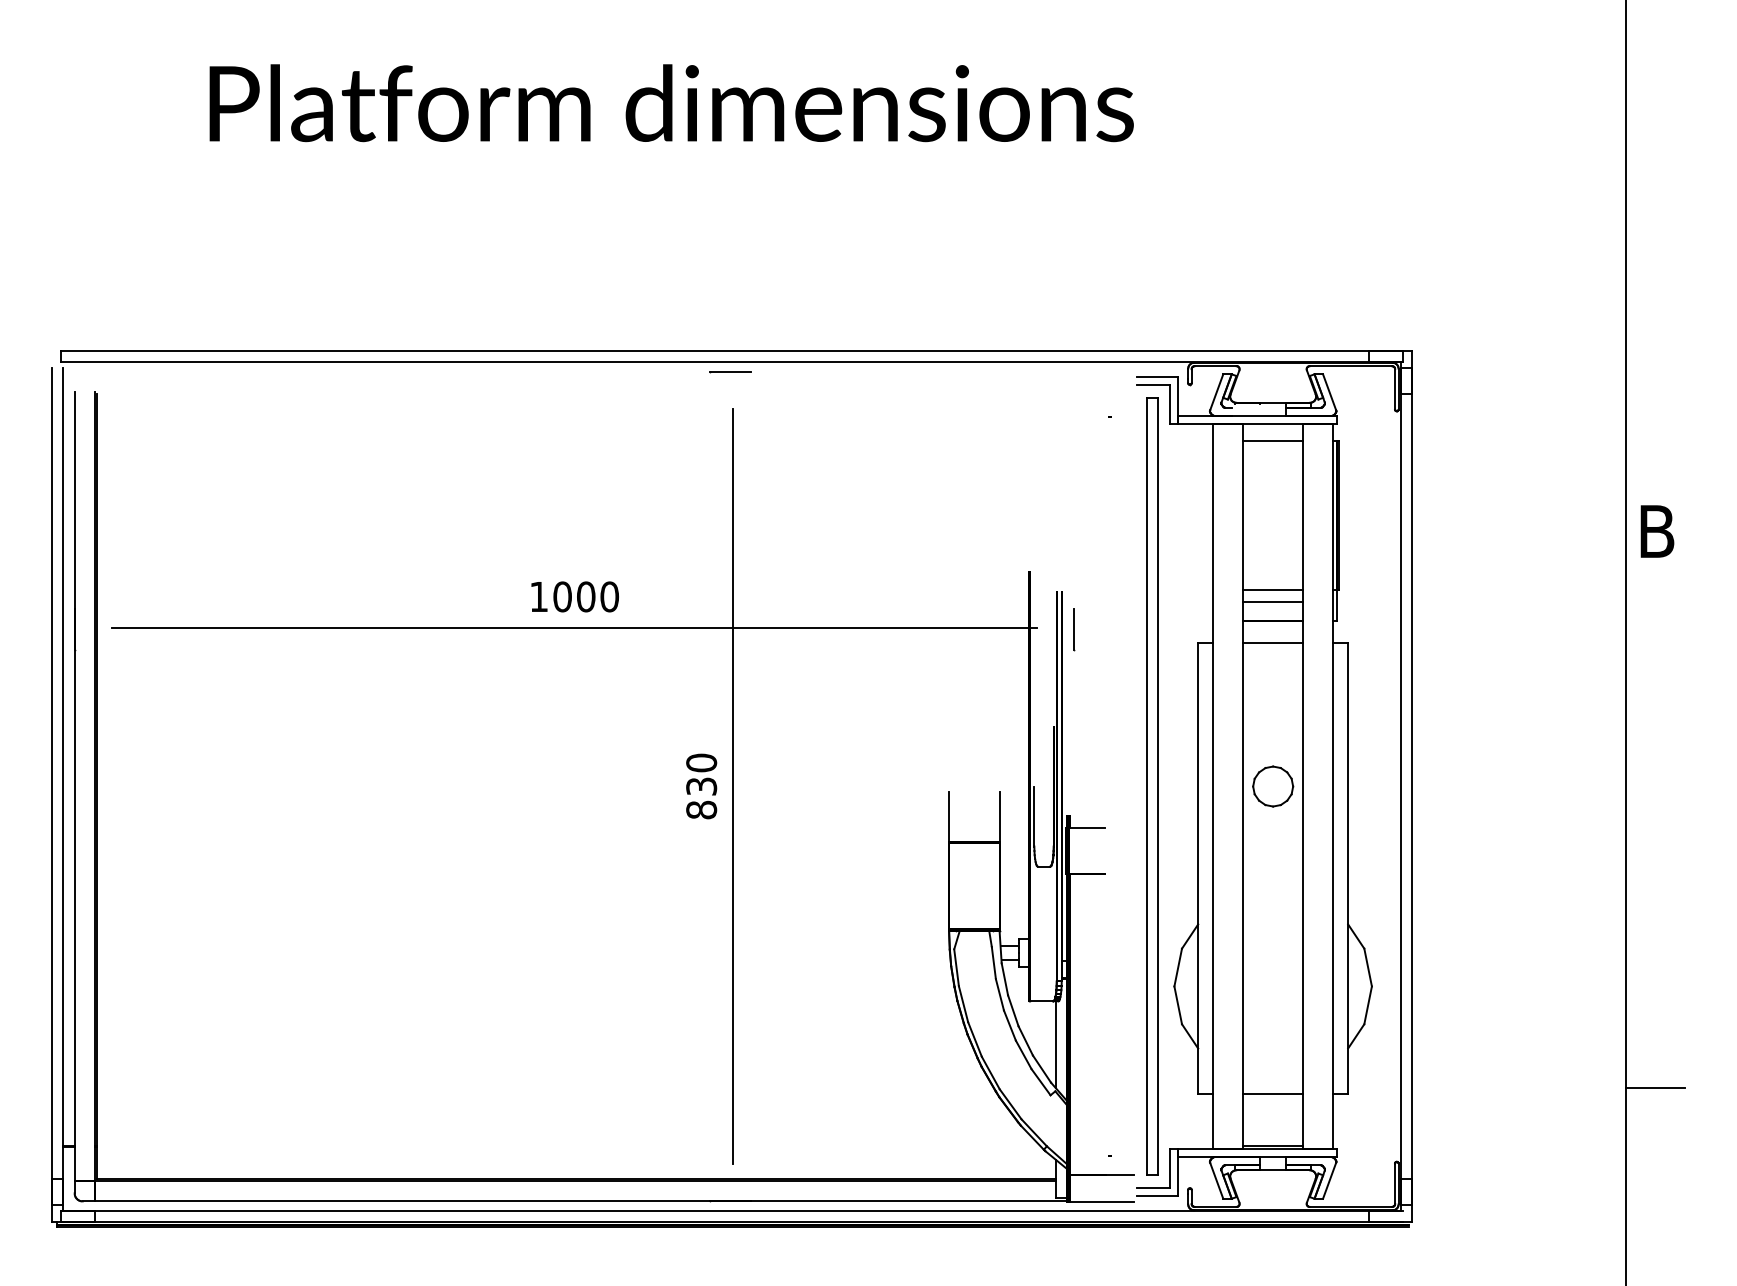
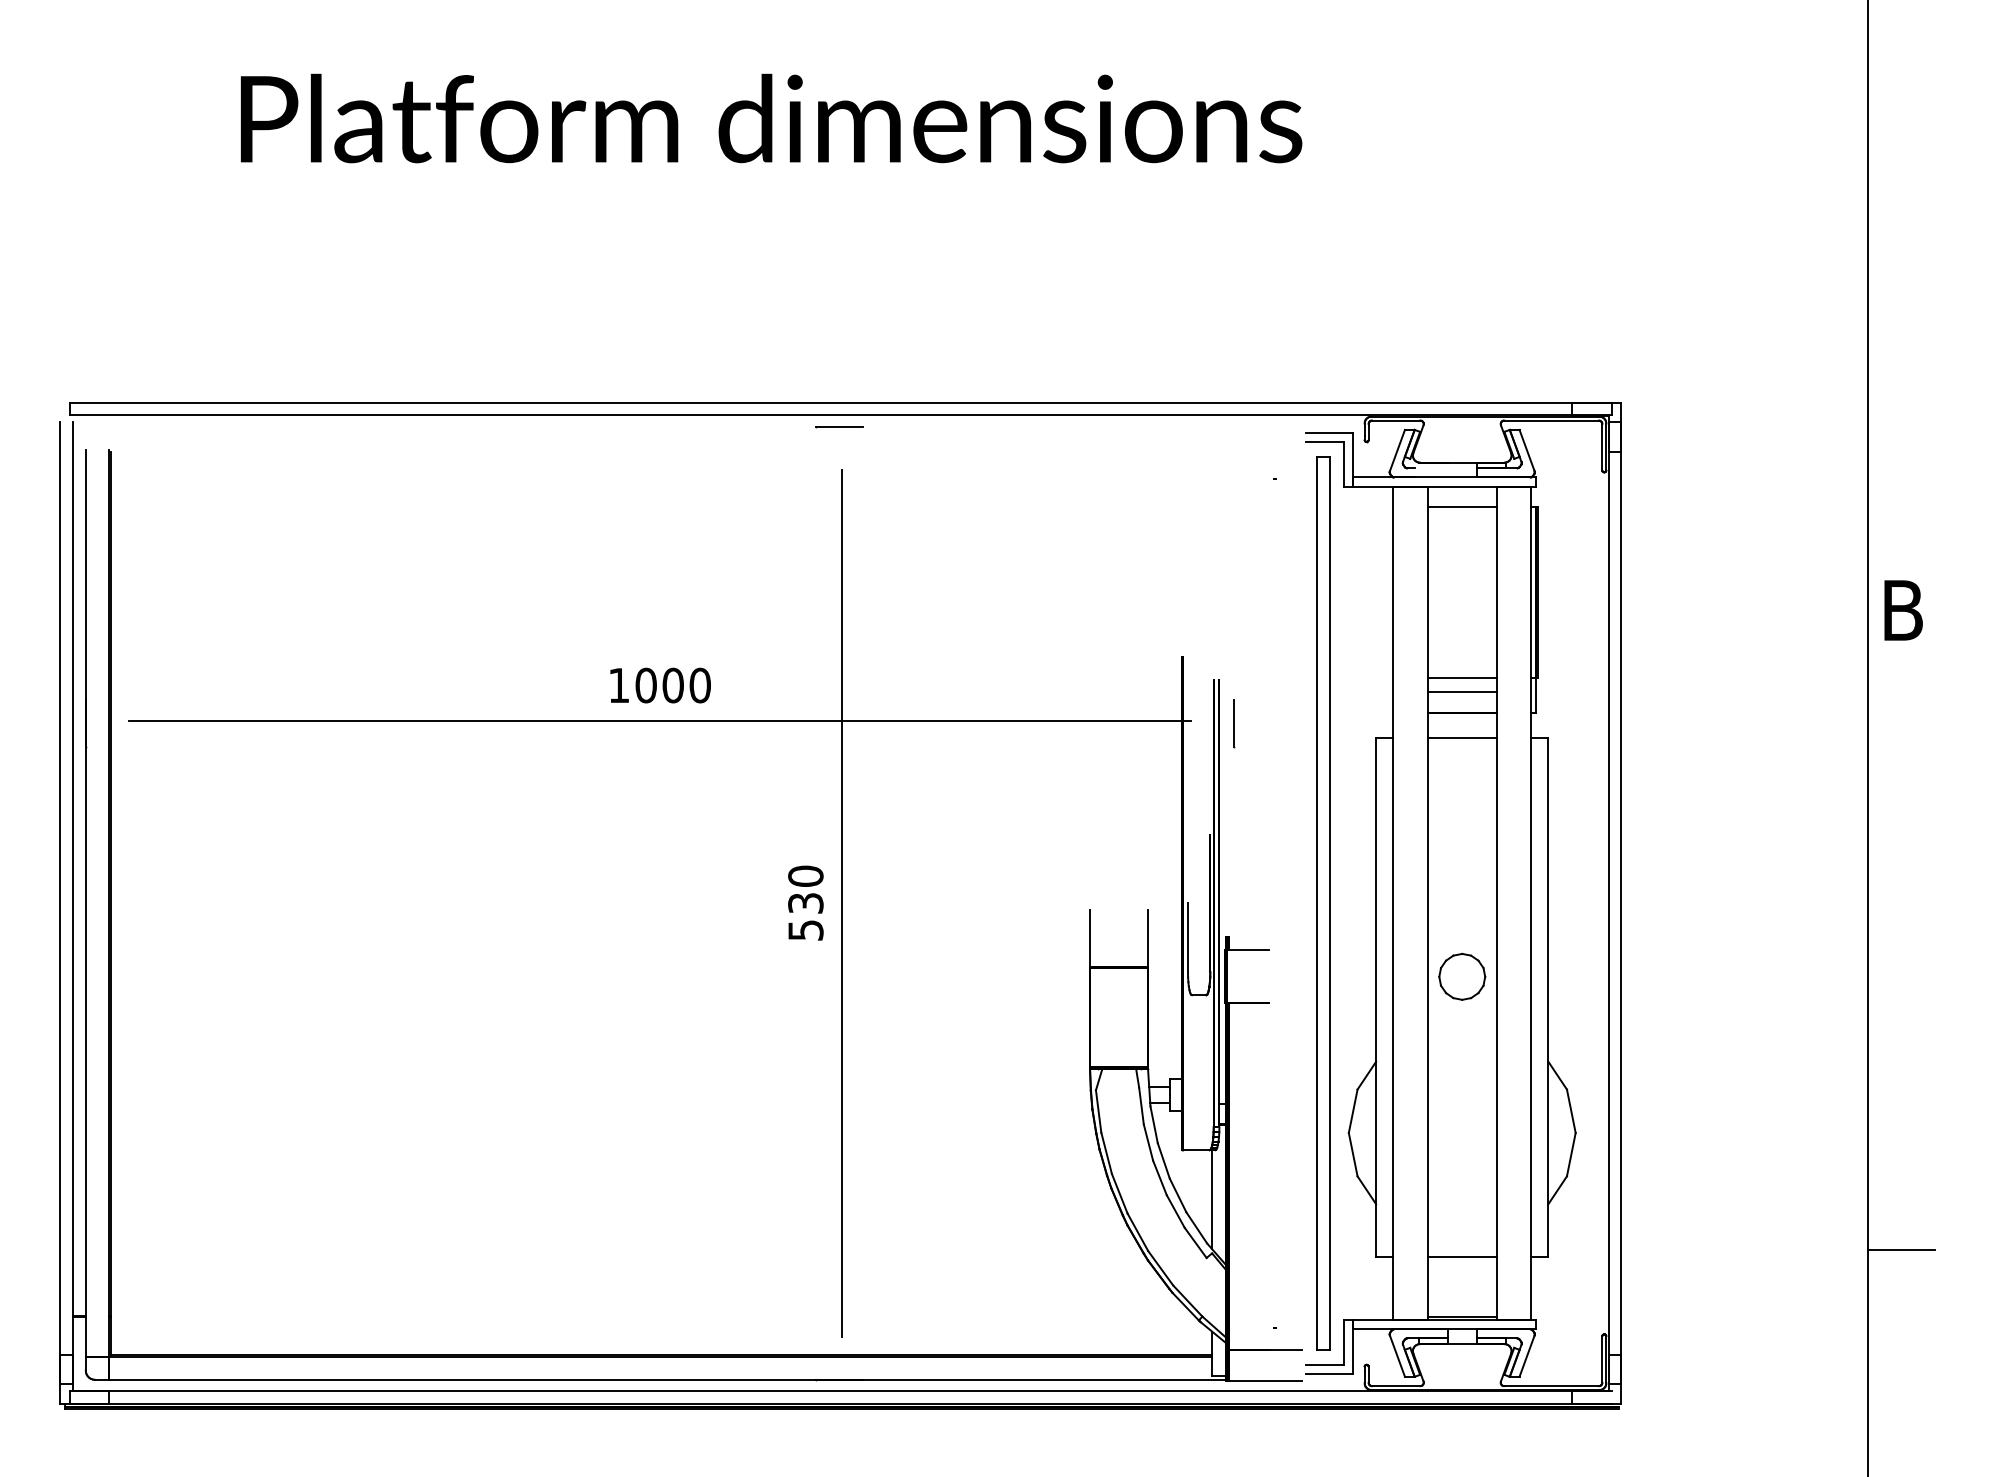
part: (1273, 786) -> (1462, 976), moved
text: (701, 809) -> (805, 929), 830 -> 530

